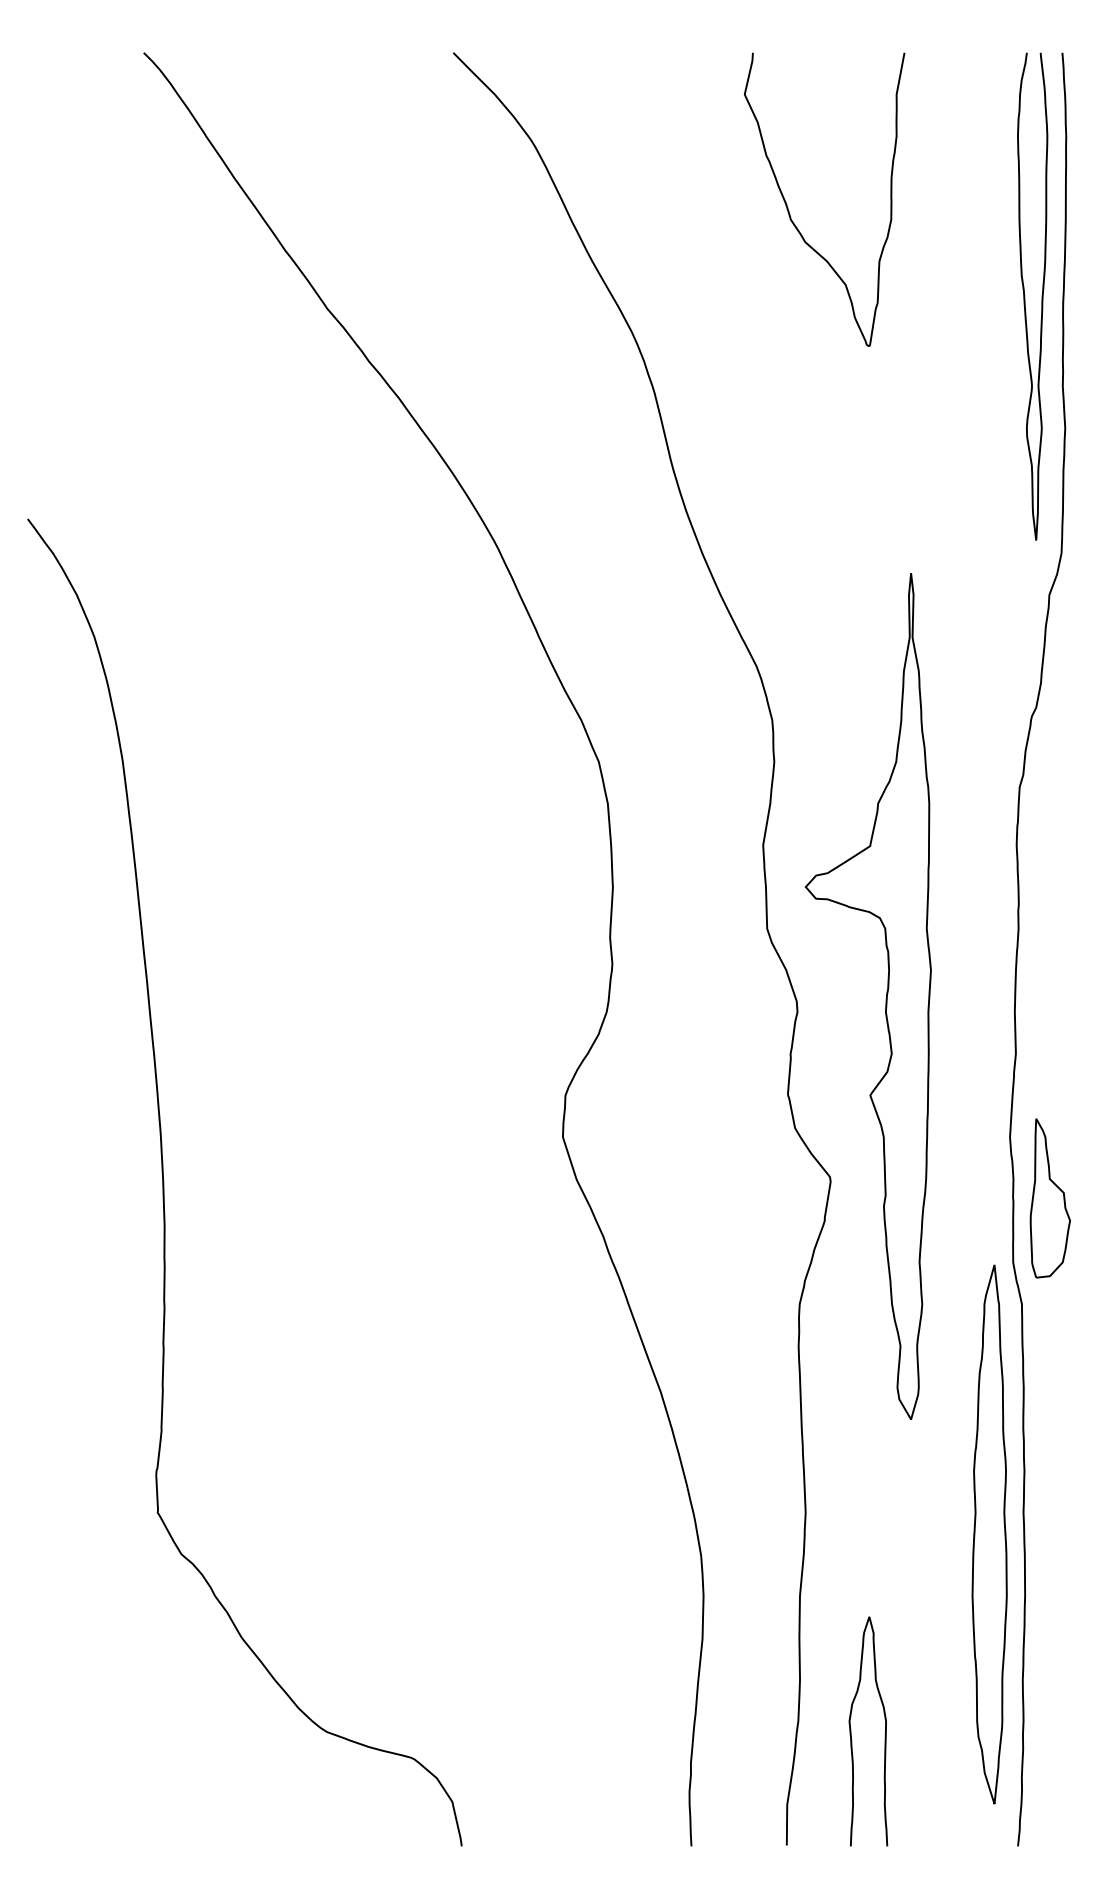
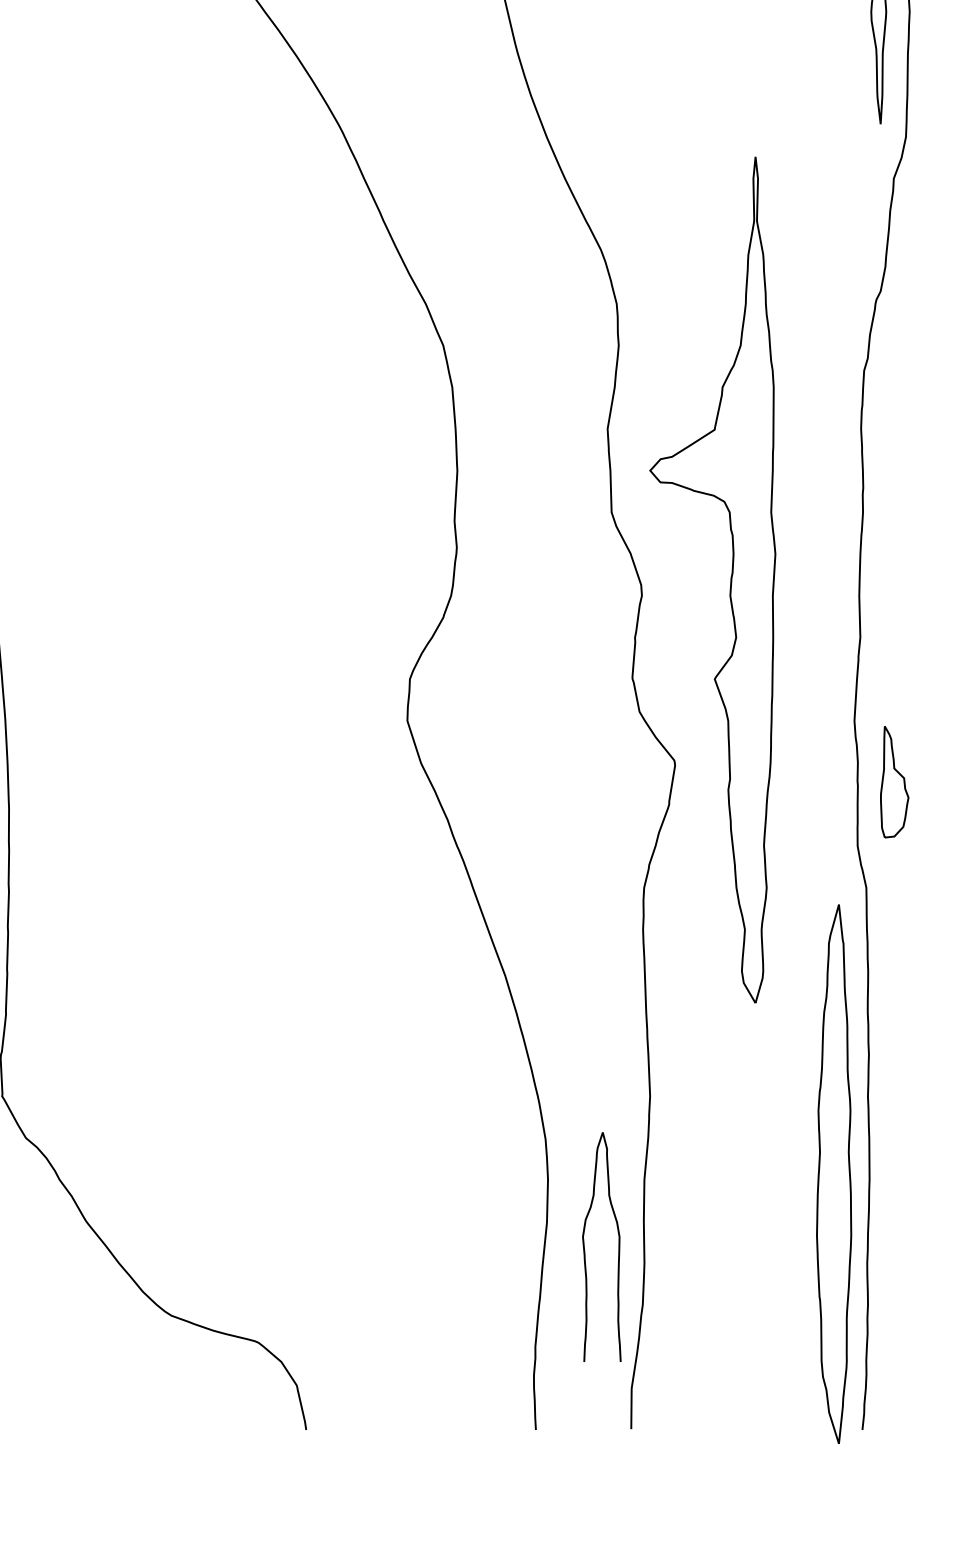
part: (1049, 1198) -> (893, 782), size x0.7
part: (989, 1534) -> (833, 1174), moved
curve: (884, 1735) -> (617, 1251), moved

